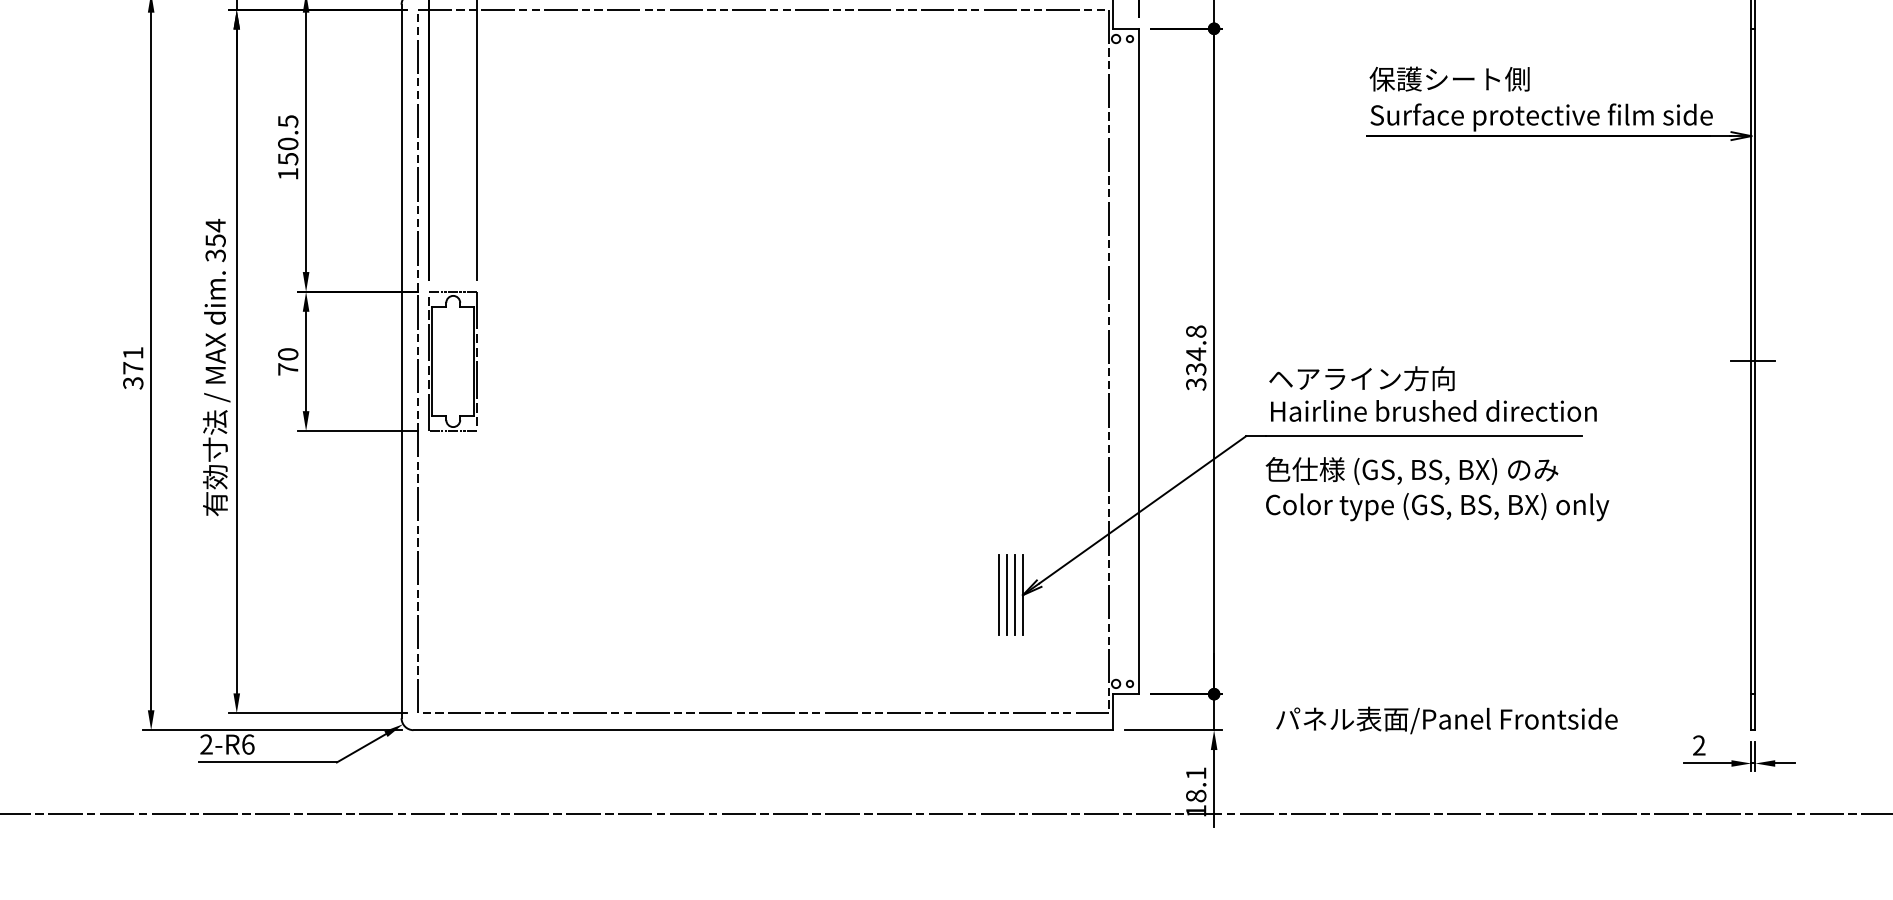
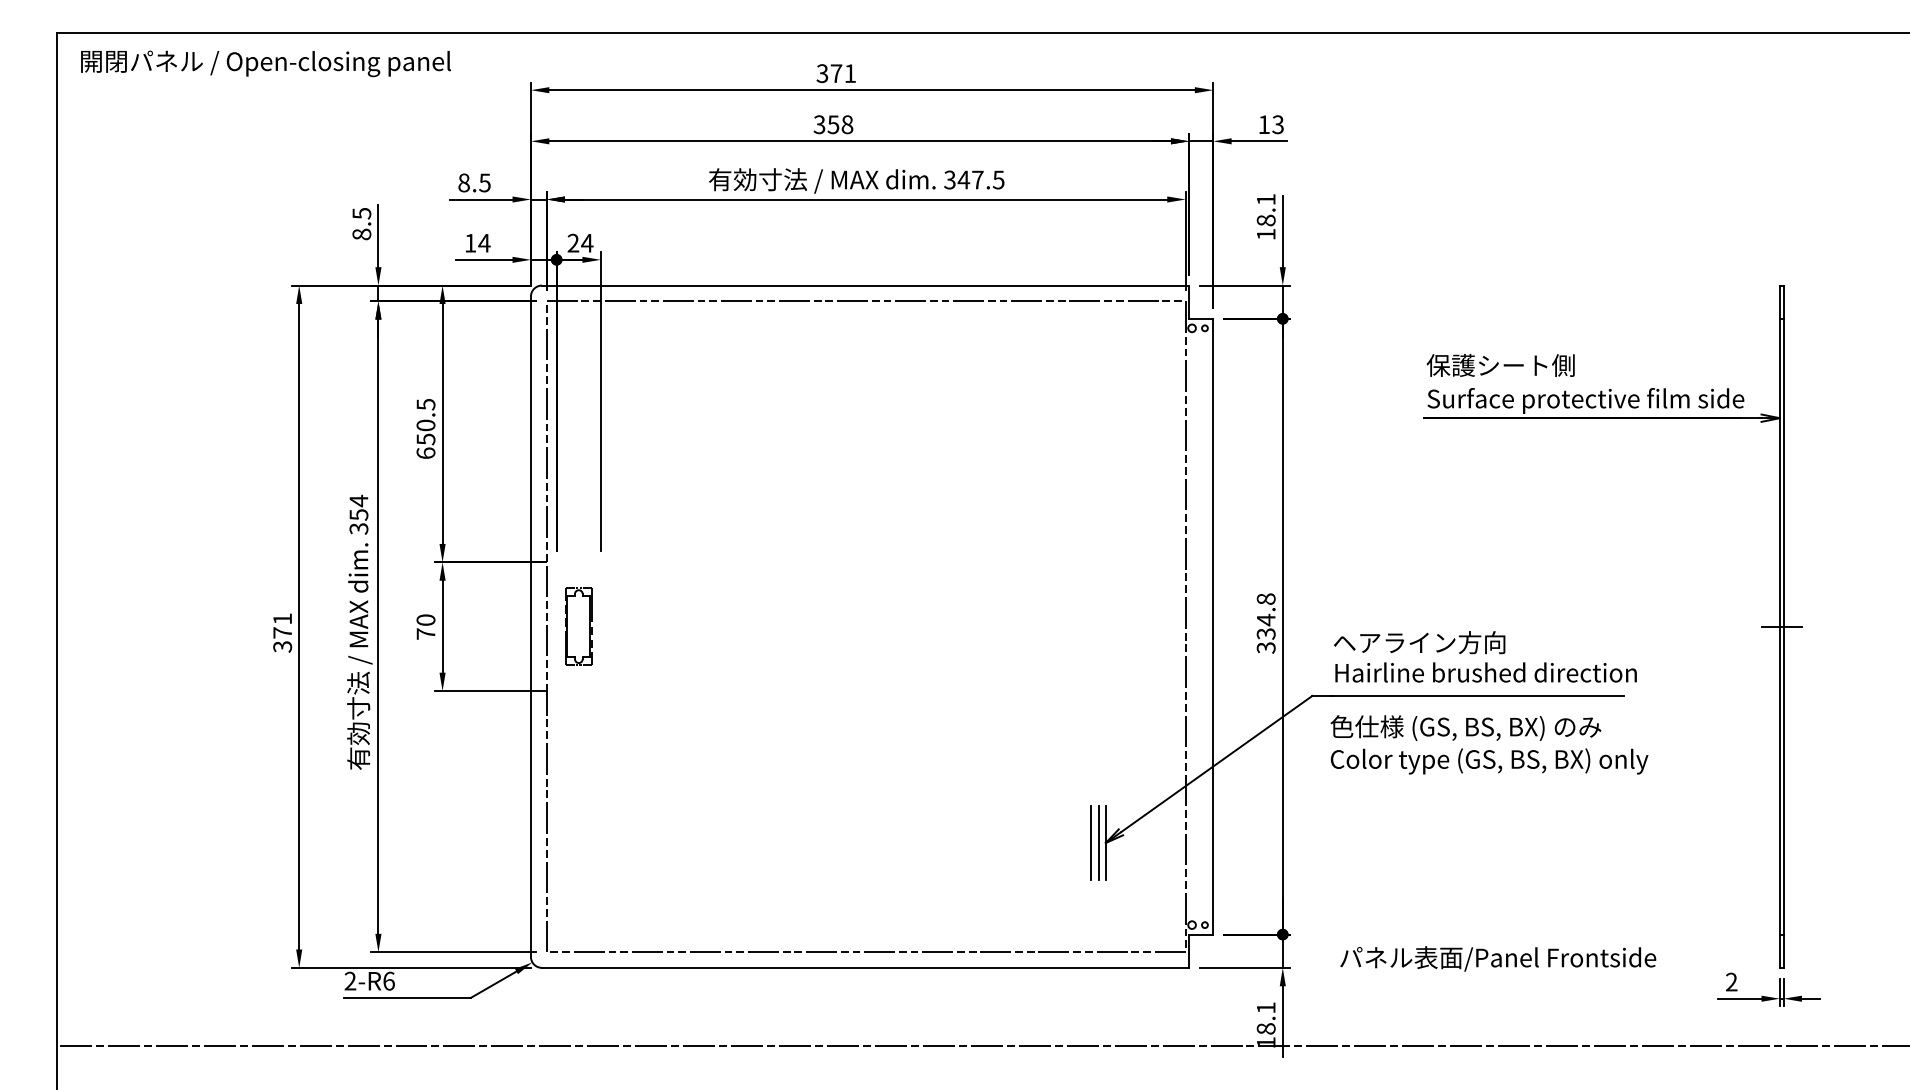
text: (287, 173) -> (425, 452), 150.5 -> 650.5
part: (452, 361) -> (578, 626), size x0.6
line: (998, 594) -> (1083, 842), removed

